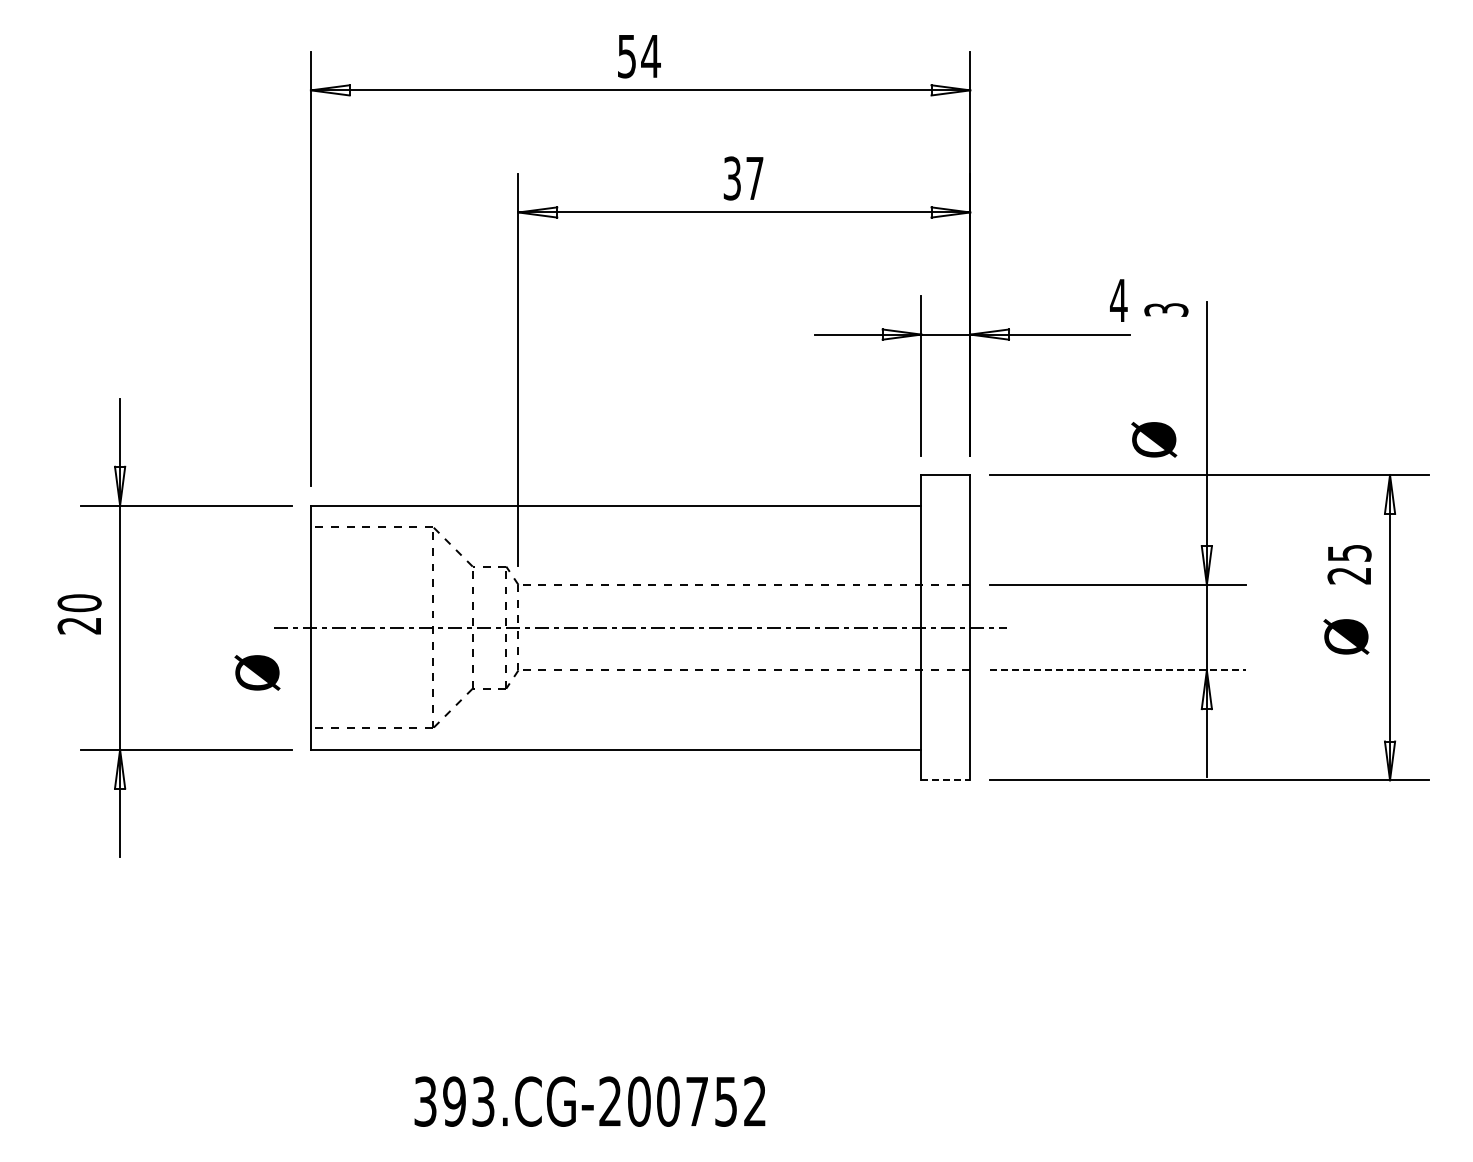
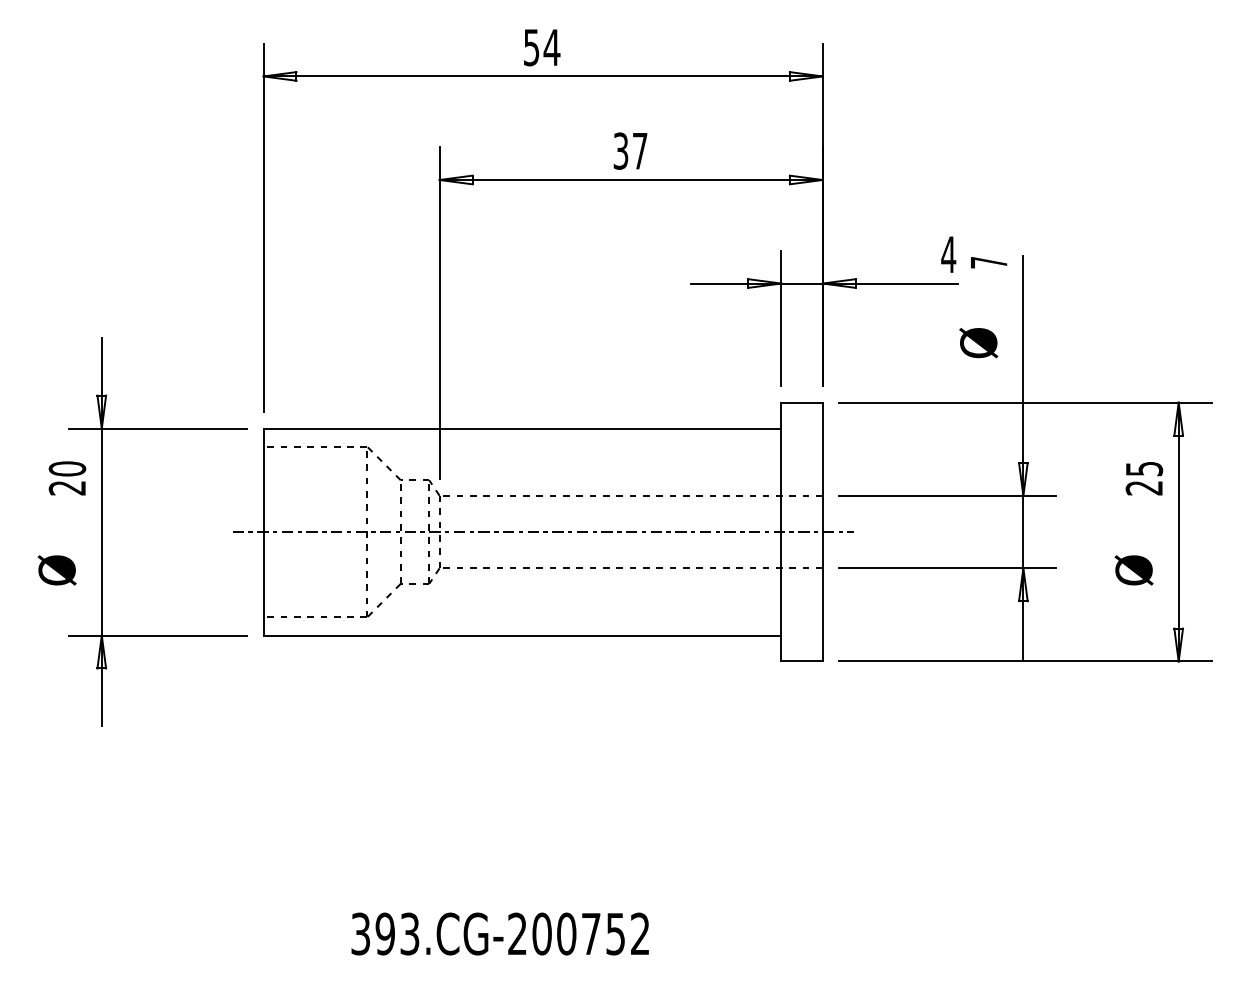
text: (1166, 309) -> (989, 262), 3 -> 7
text: (1154, 439) -> (978, 342), moved
text: (79, 614) -> (67, 478), moved
text: (1346, 636) -> (1134, 570), moved
line: (1117, 670) -> (947, 568), dashed -> solid
text: (257, 672) -> (57, 570), moved
line: (946, 780) -> (802, 661), dashed -> solid

